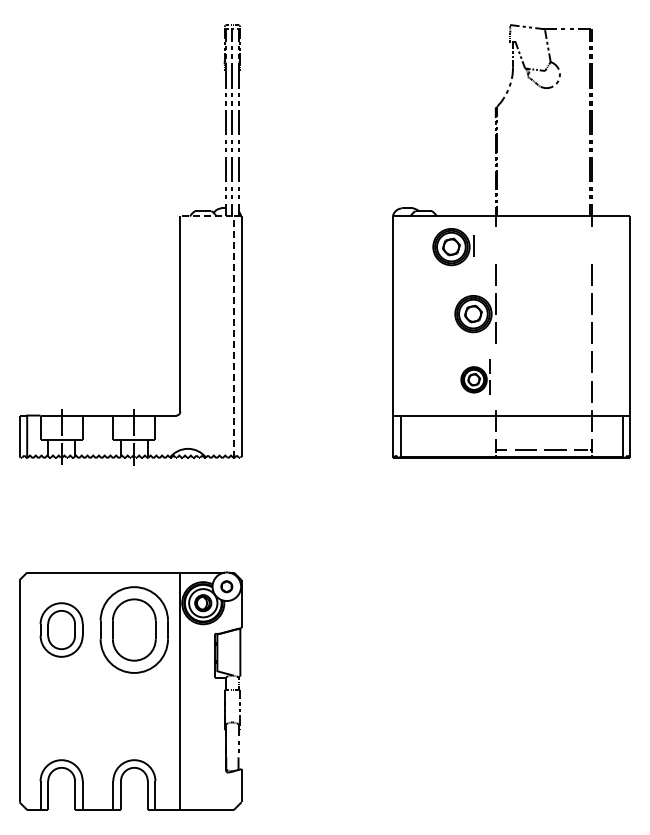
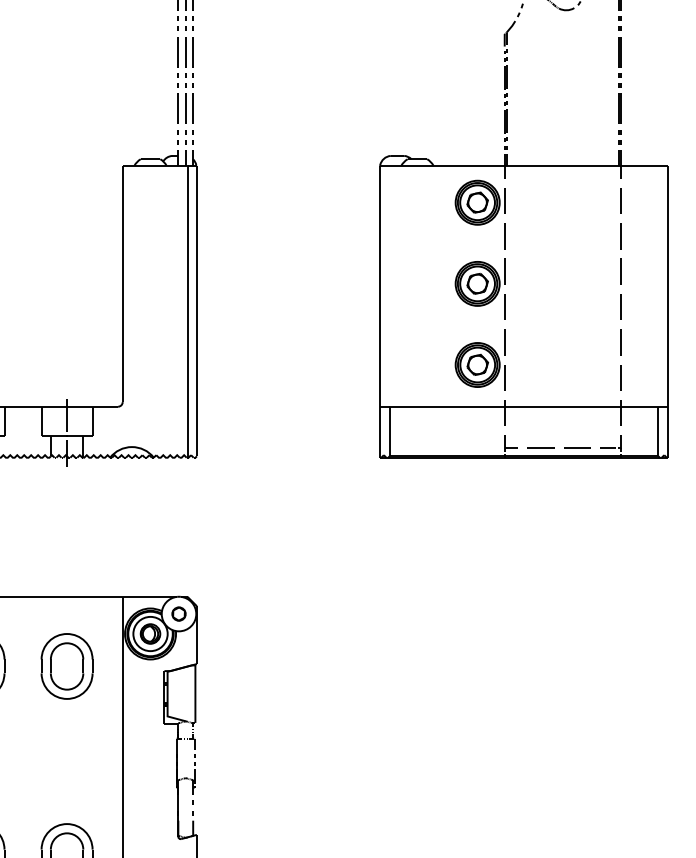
line: (591, 245) -> (620, 200), added
part: (453, 247) -> (480, 203), moved
line: (233, 309) -> (187, 278), dashed -> solid
part: (475, 376) -> (480, 359), size x1.43
part: (134, 629) -> (67, 665), size x0.62

